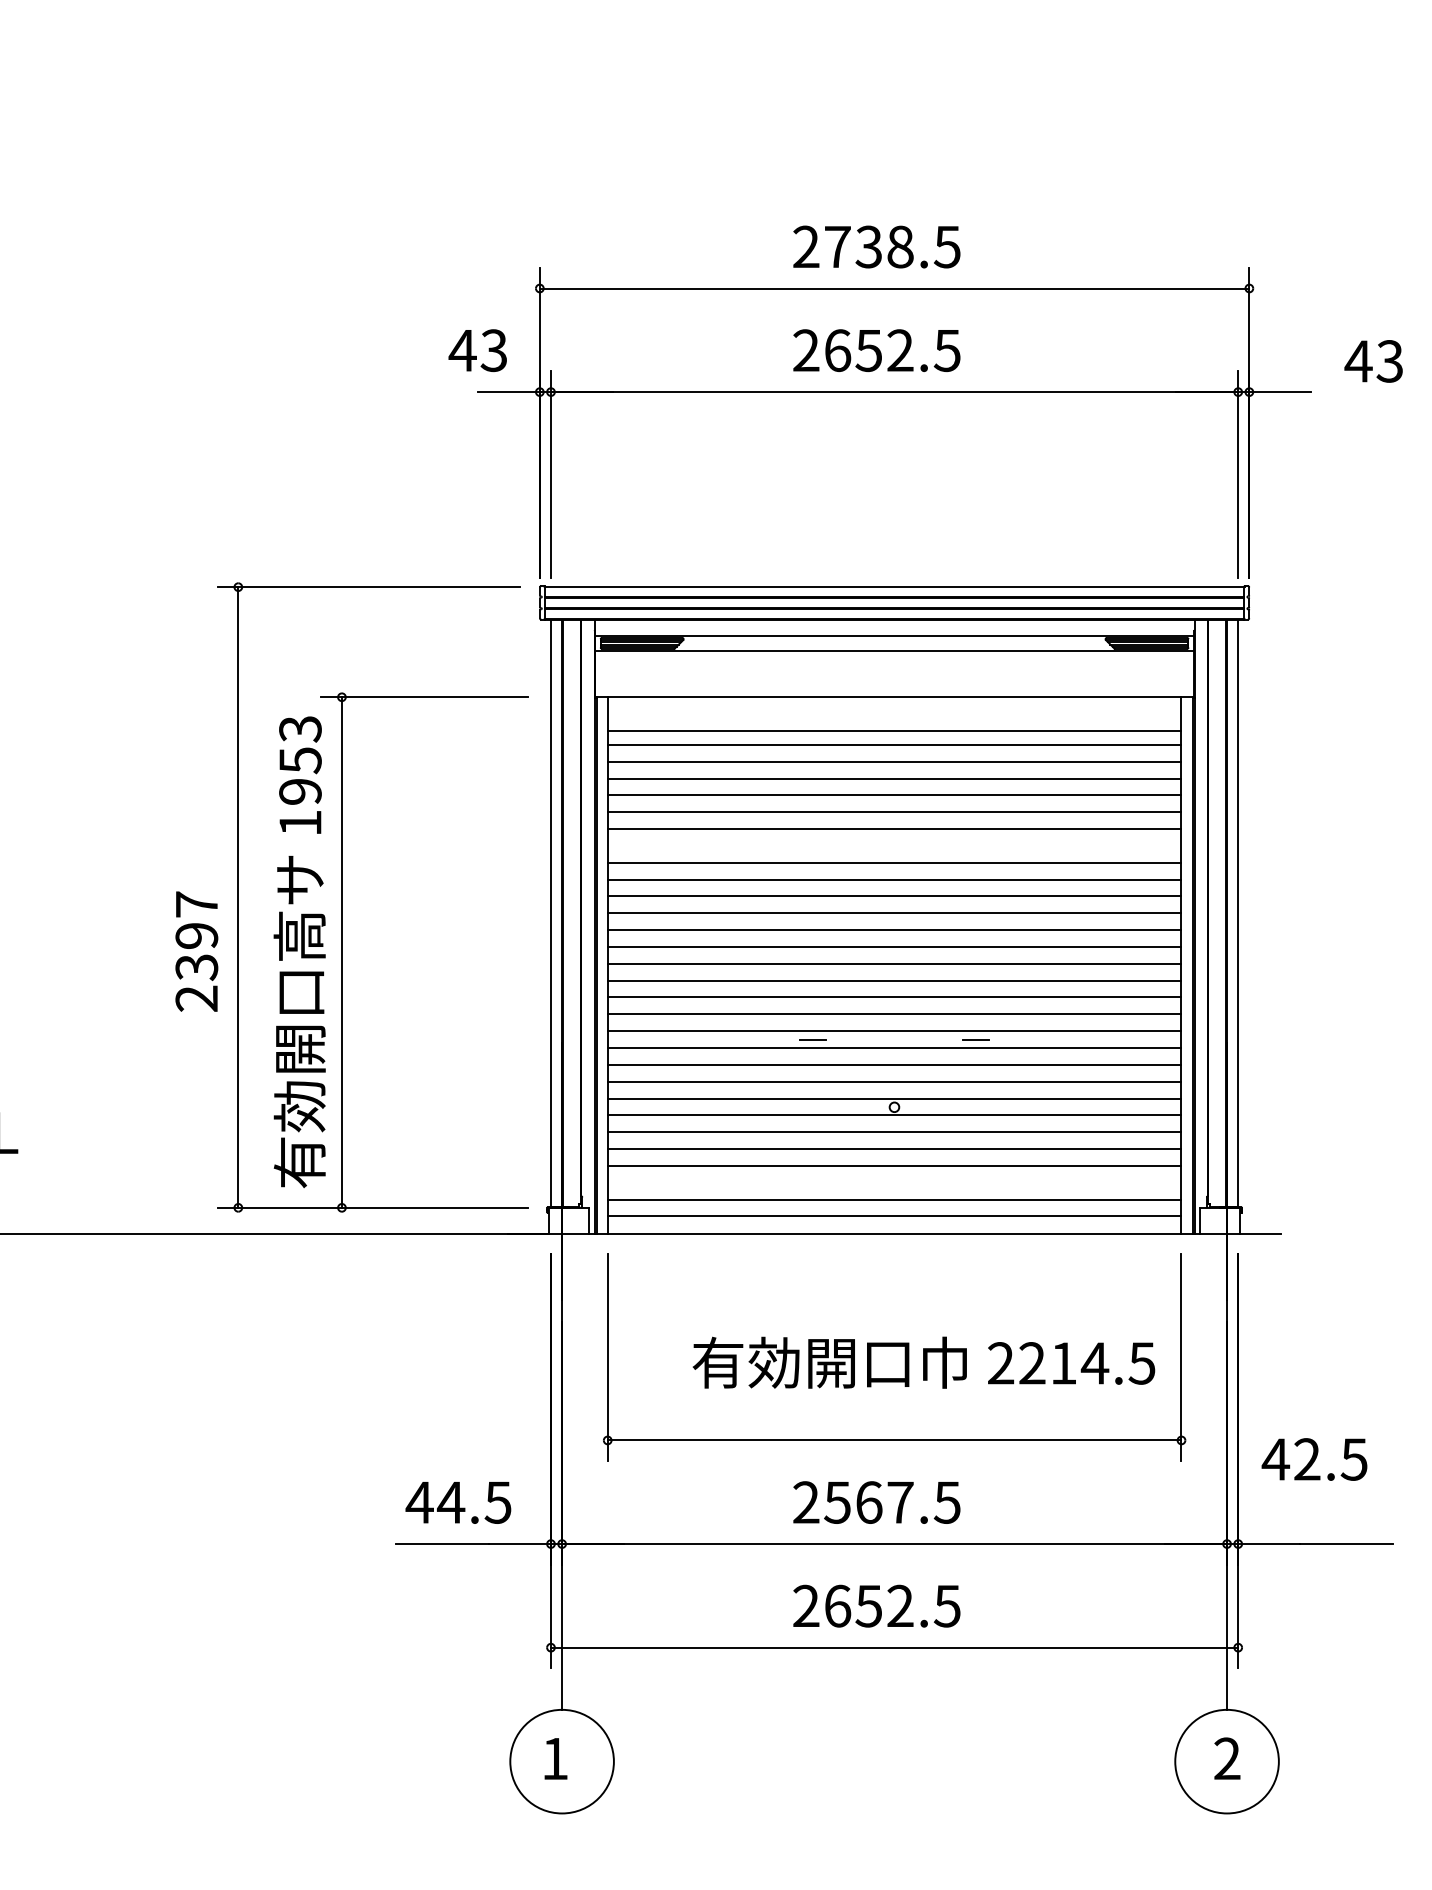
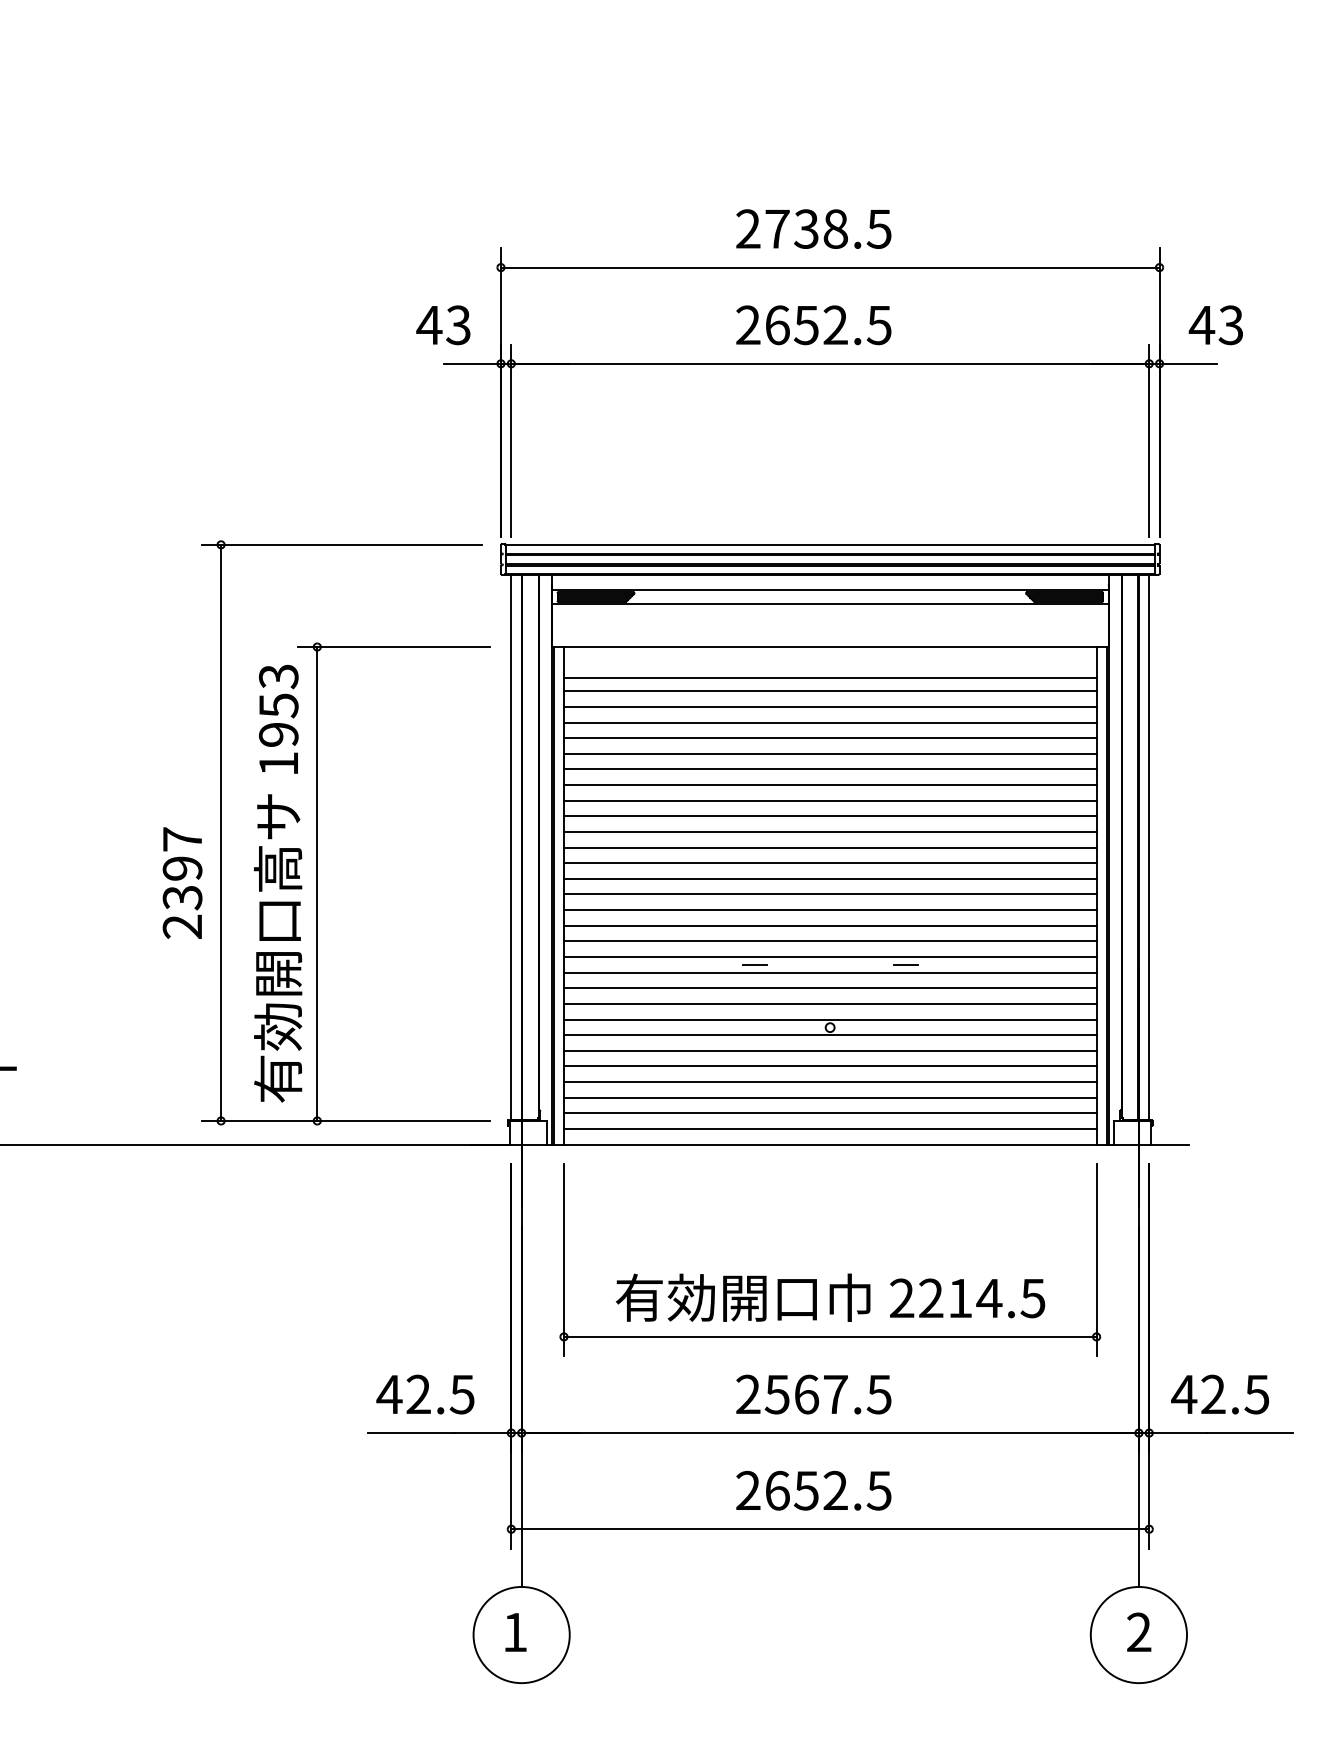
text: (1373, 361) -> (1215, 325), moved
line: (893, 846) -> (829, 785), added
line: (893, 1182) -> (829, 1097), added
text: (923, 1362) -> (830, 1297), moved
text: (1314, 1459) -> (1220, 1394), moved
text: (450, 1501) -> (418, 1393), 44.5 -> 42.5

